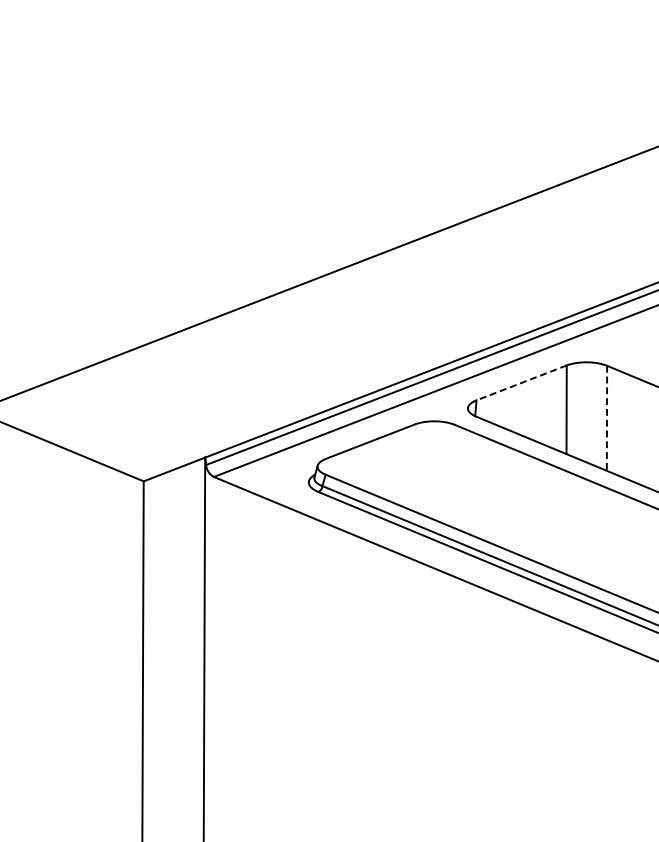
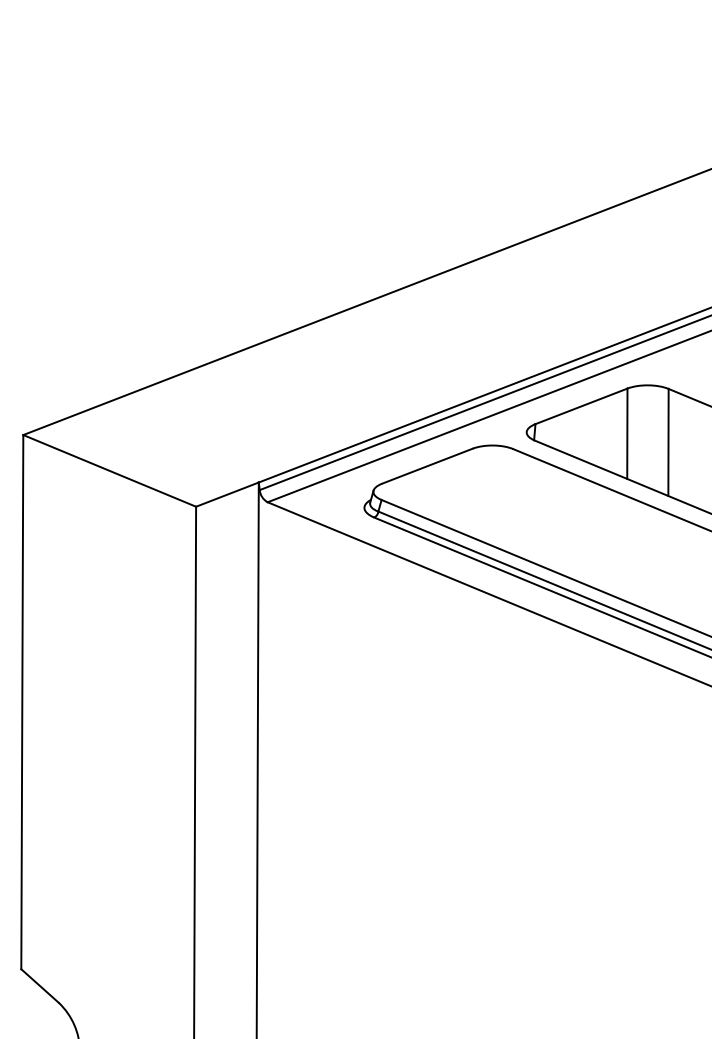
line: (521, 383) -> (581, 406), dashed -> solid
line: (606, 418) -> (668, 442), dashed -> solid

